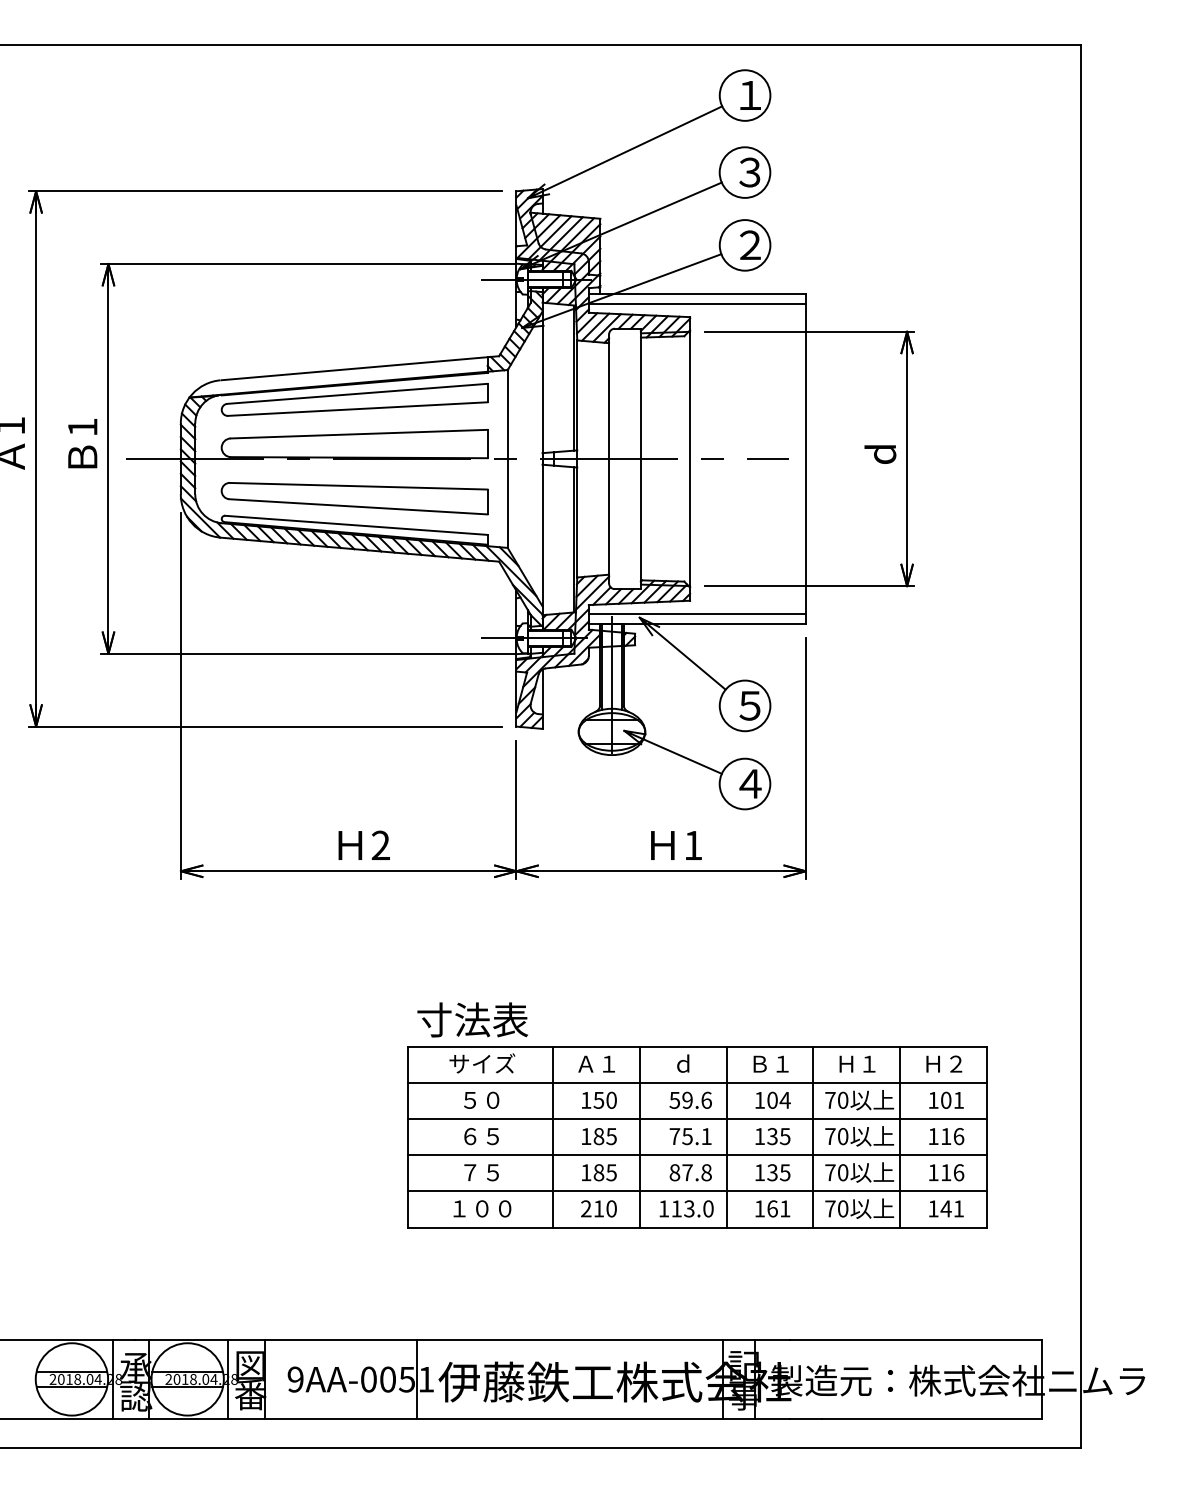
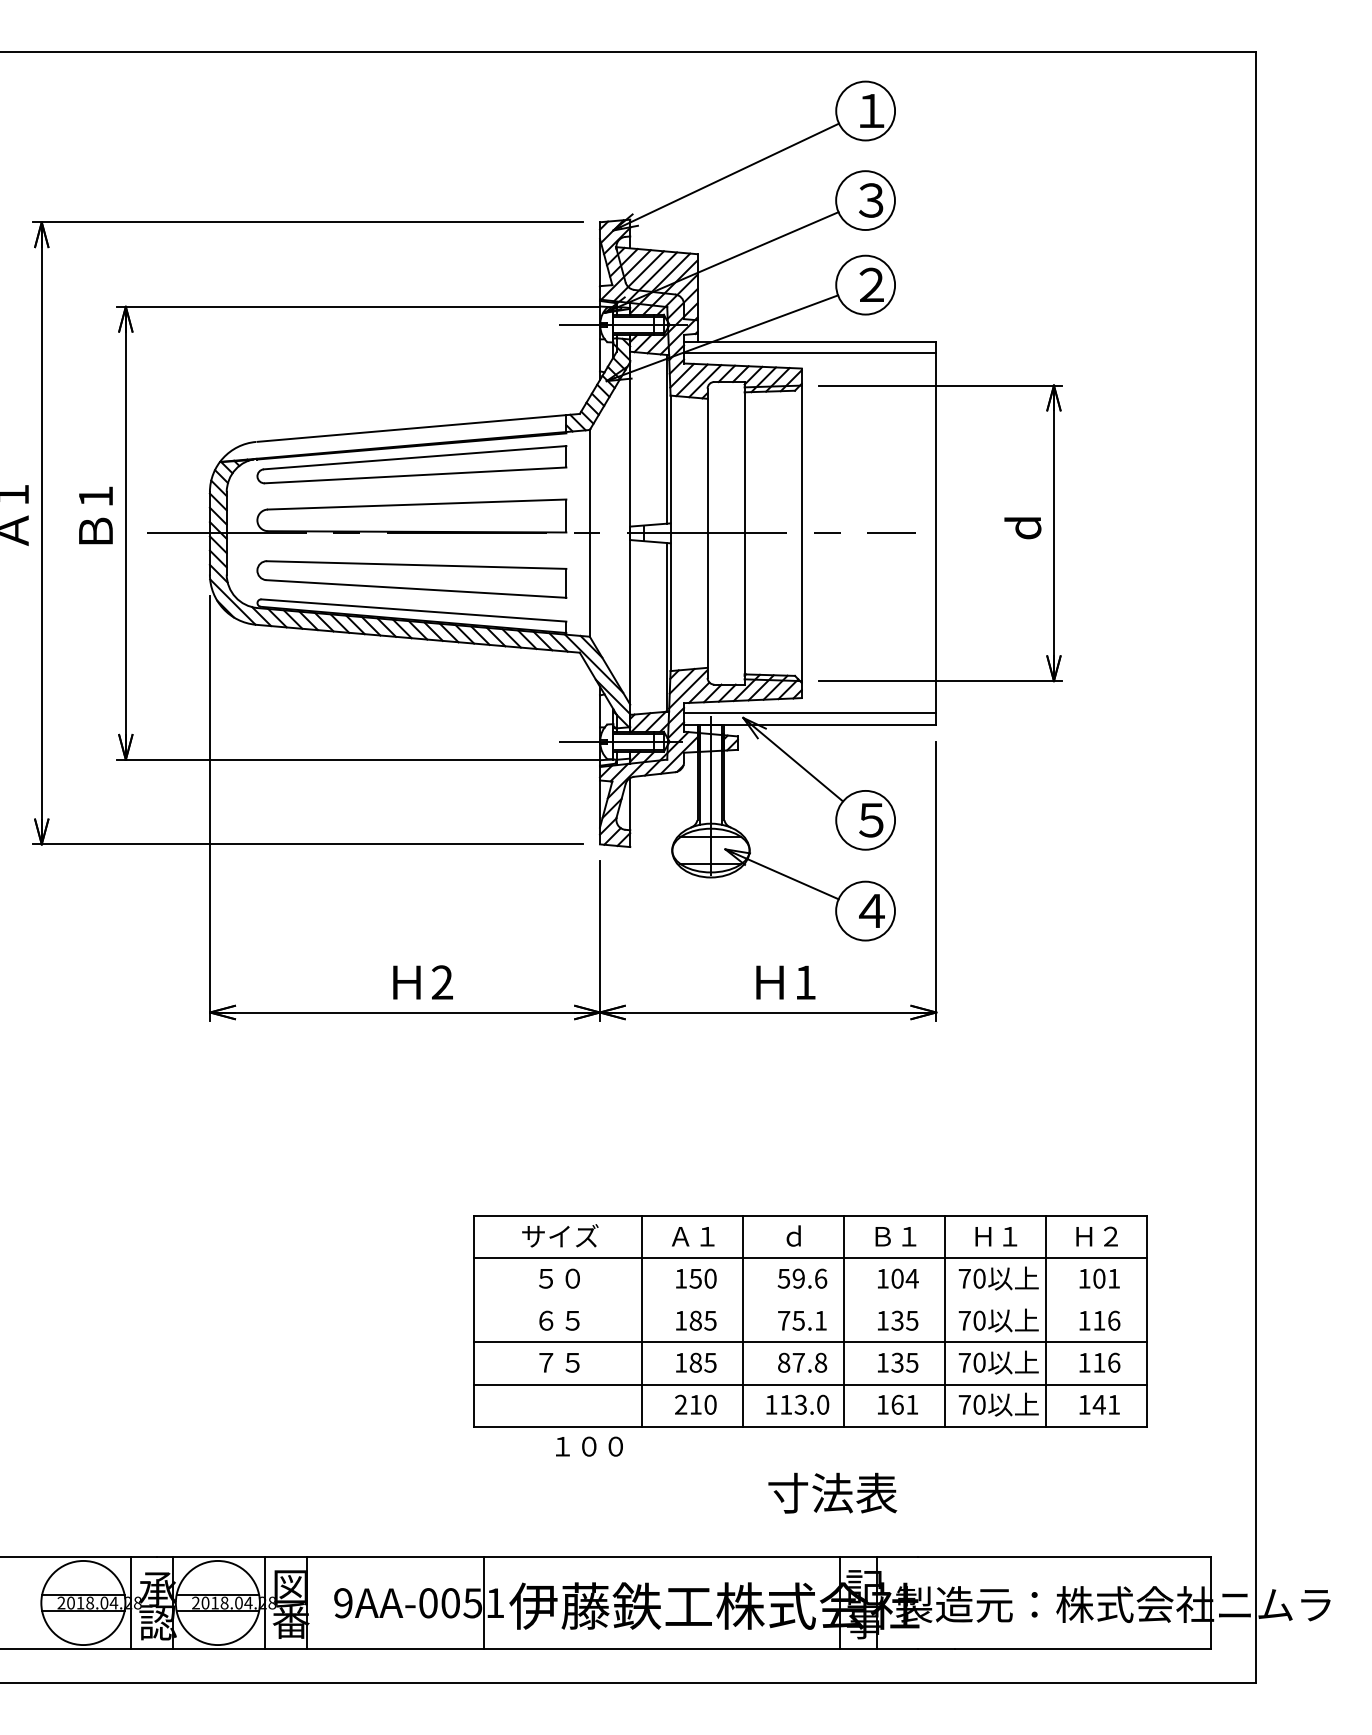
text: (472, 1019) -> (832, 1492), moved
line: (697, 1119) -> (810, 1300), removed
text: (482, 1208) -> (589, 1446), moved

